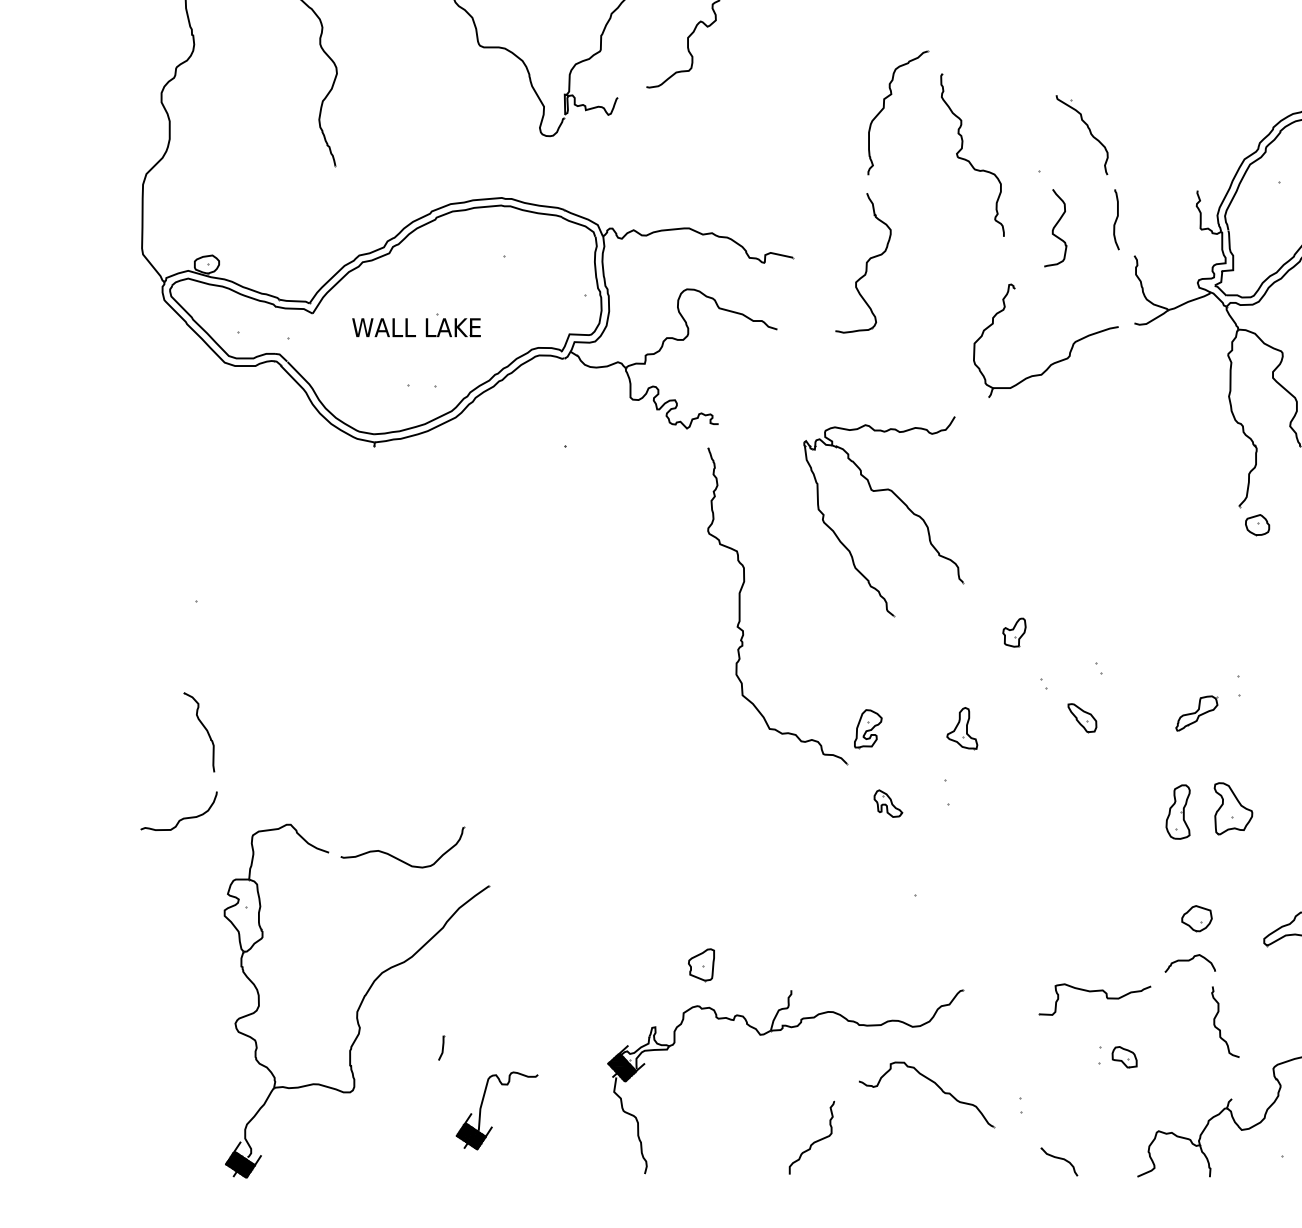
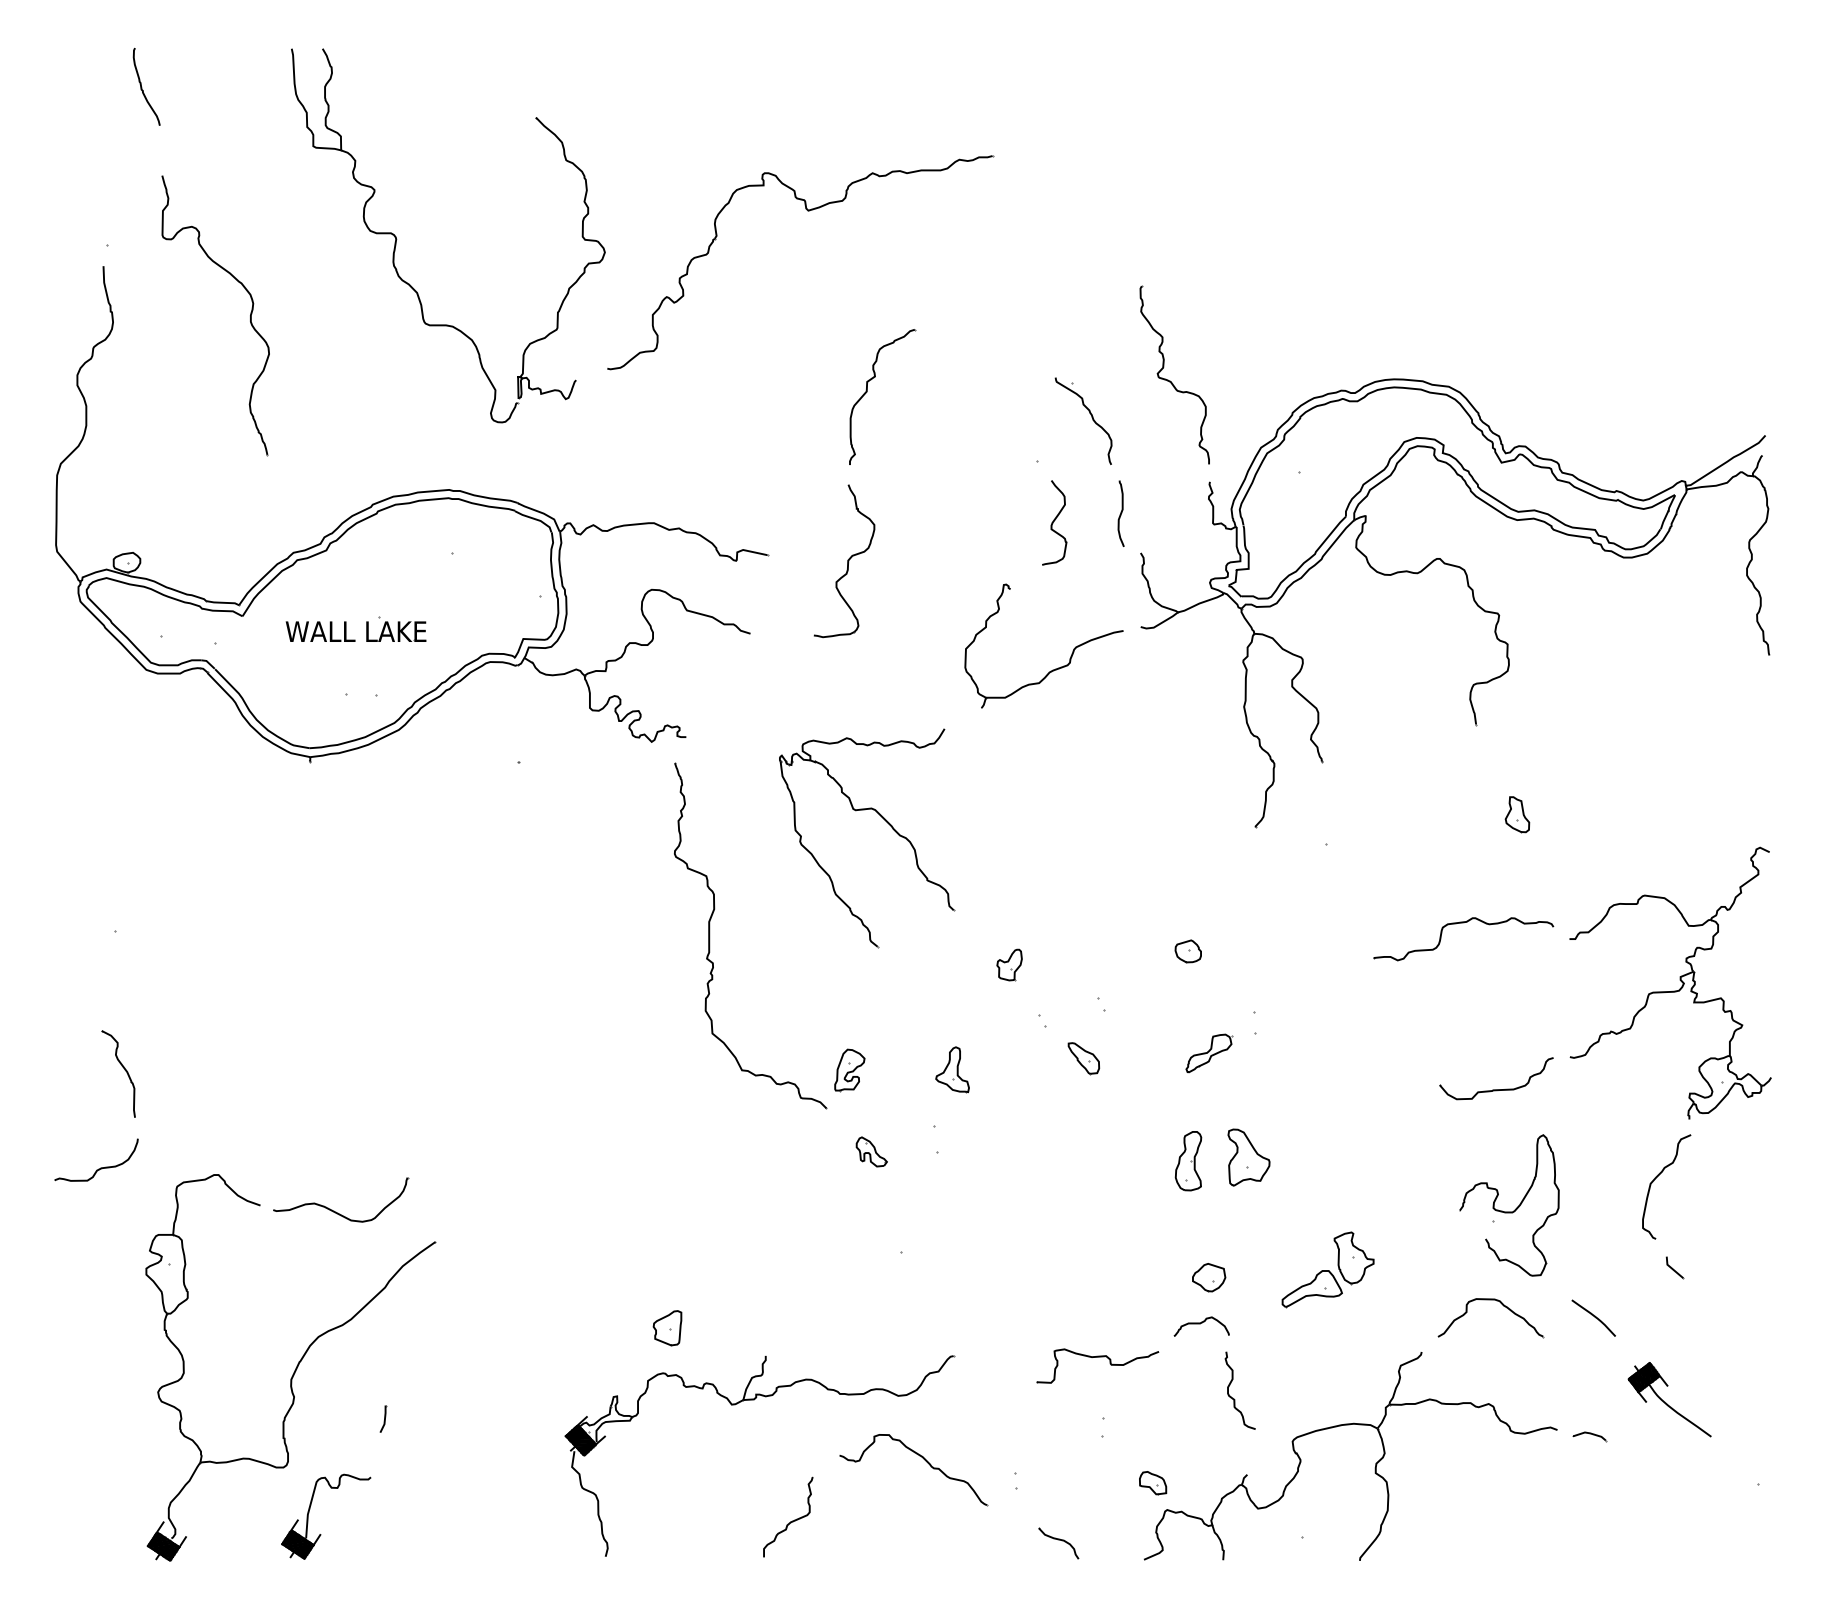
part: (968, 160) -> (1170, 380), moved
part: (1256, 525) -> (1187, 951), moved
part: (1125, 1057) -> (1153, 1483), moved
part: (481, 1107) -> (309, 1513), moved

